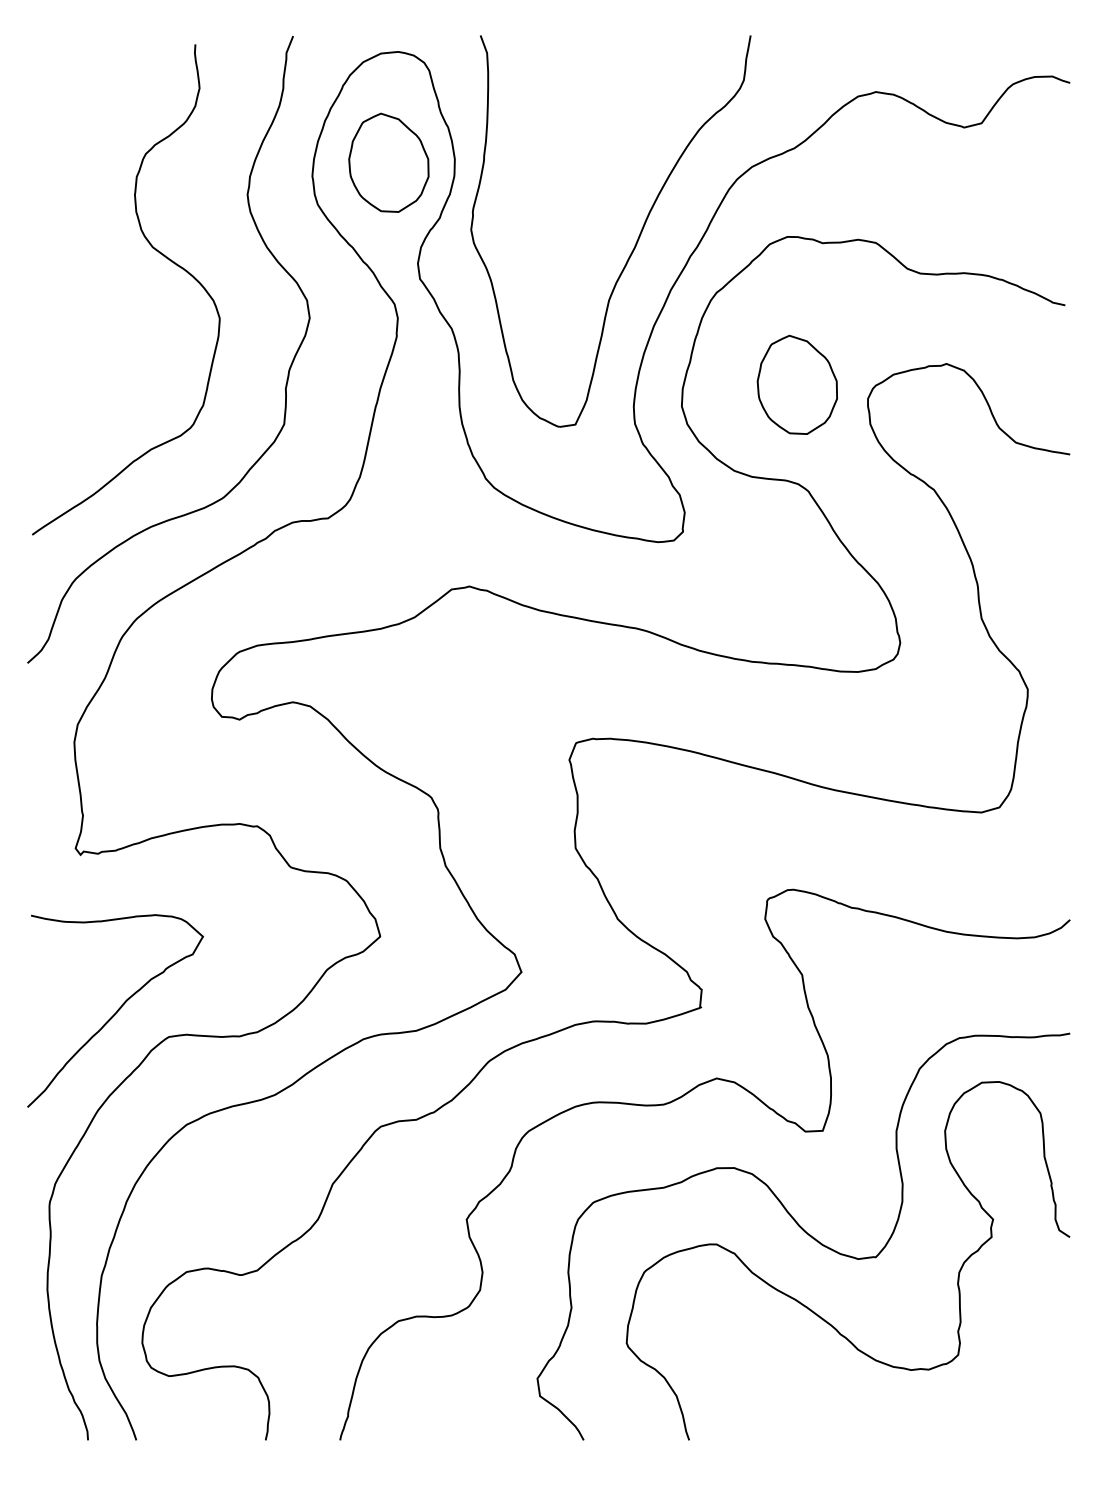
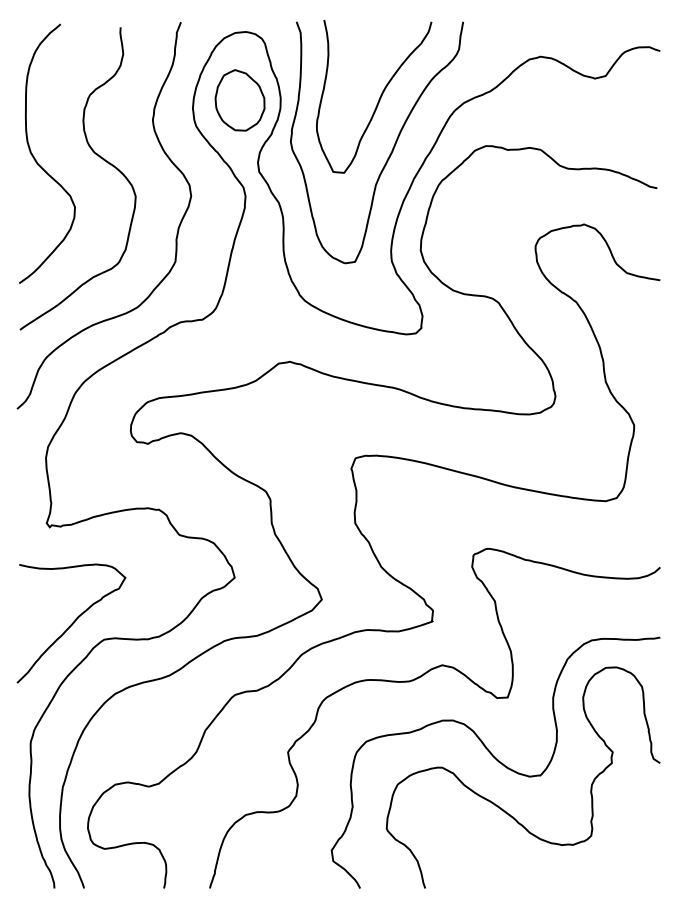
curve: (613, 161) -> (378, 99), added
curve: (58, 258) -> (36, 159), added
part: (796, 385) -> (491, 237), removed

